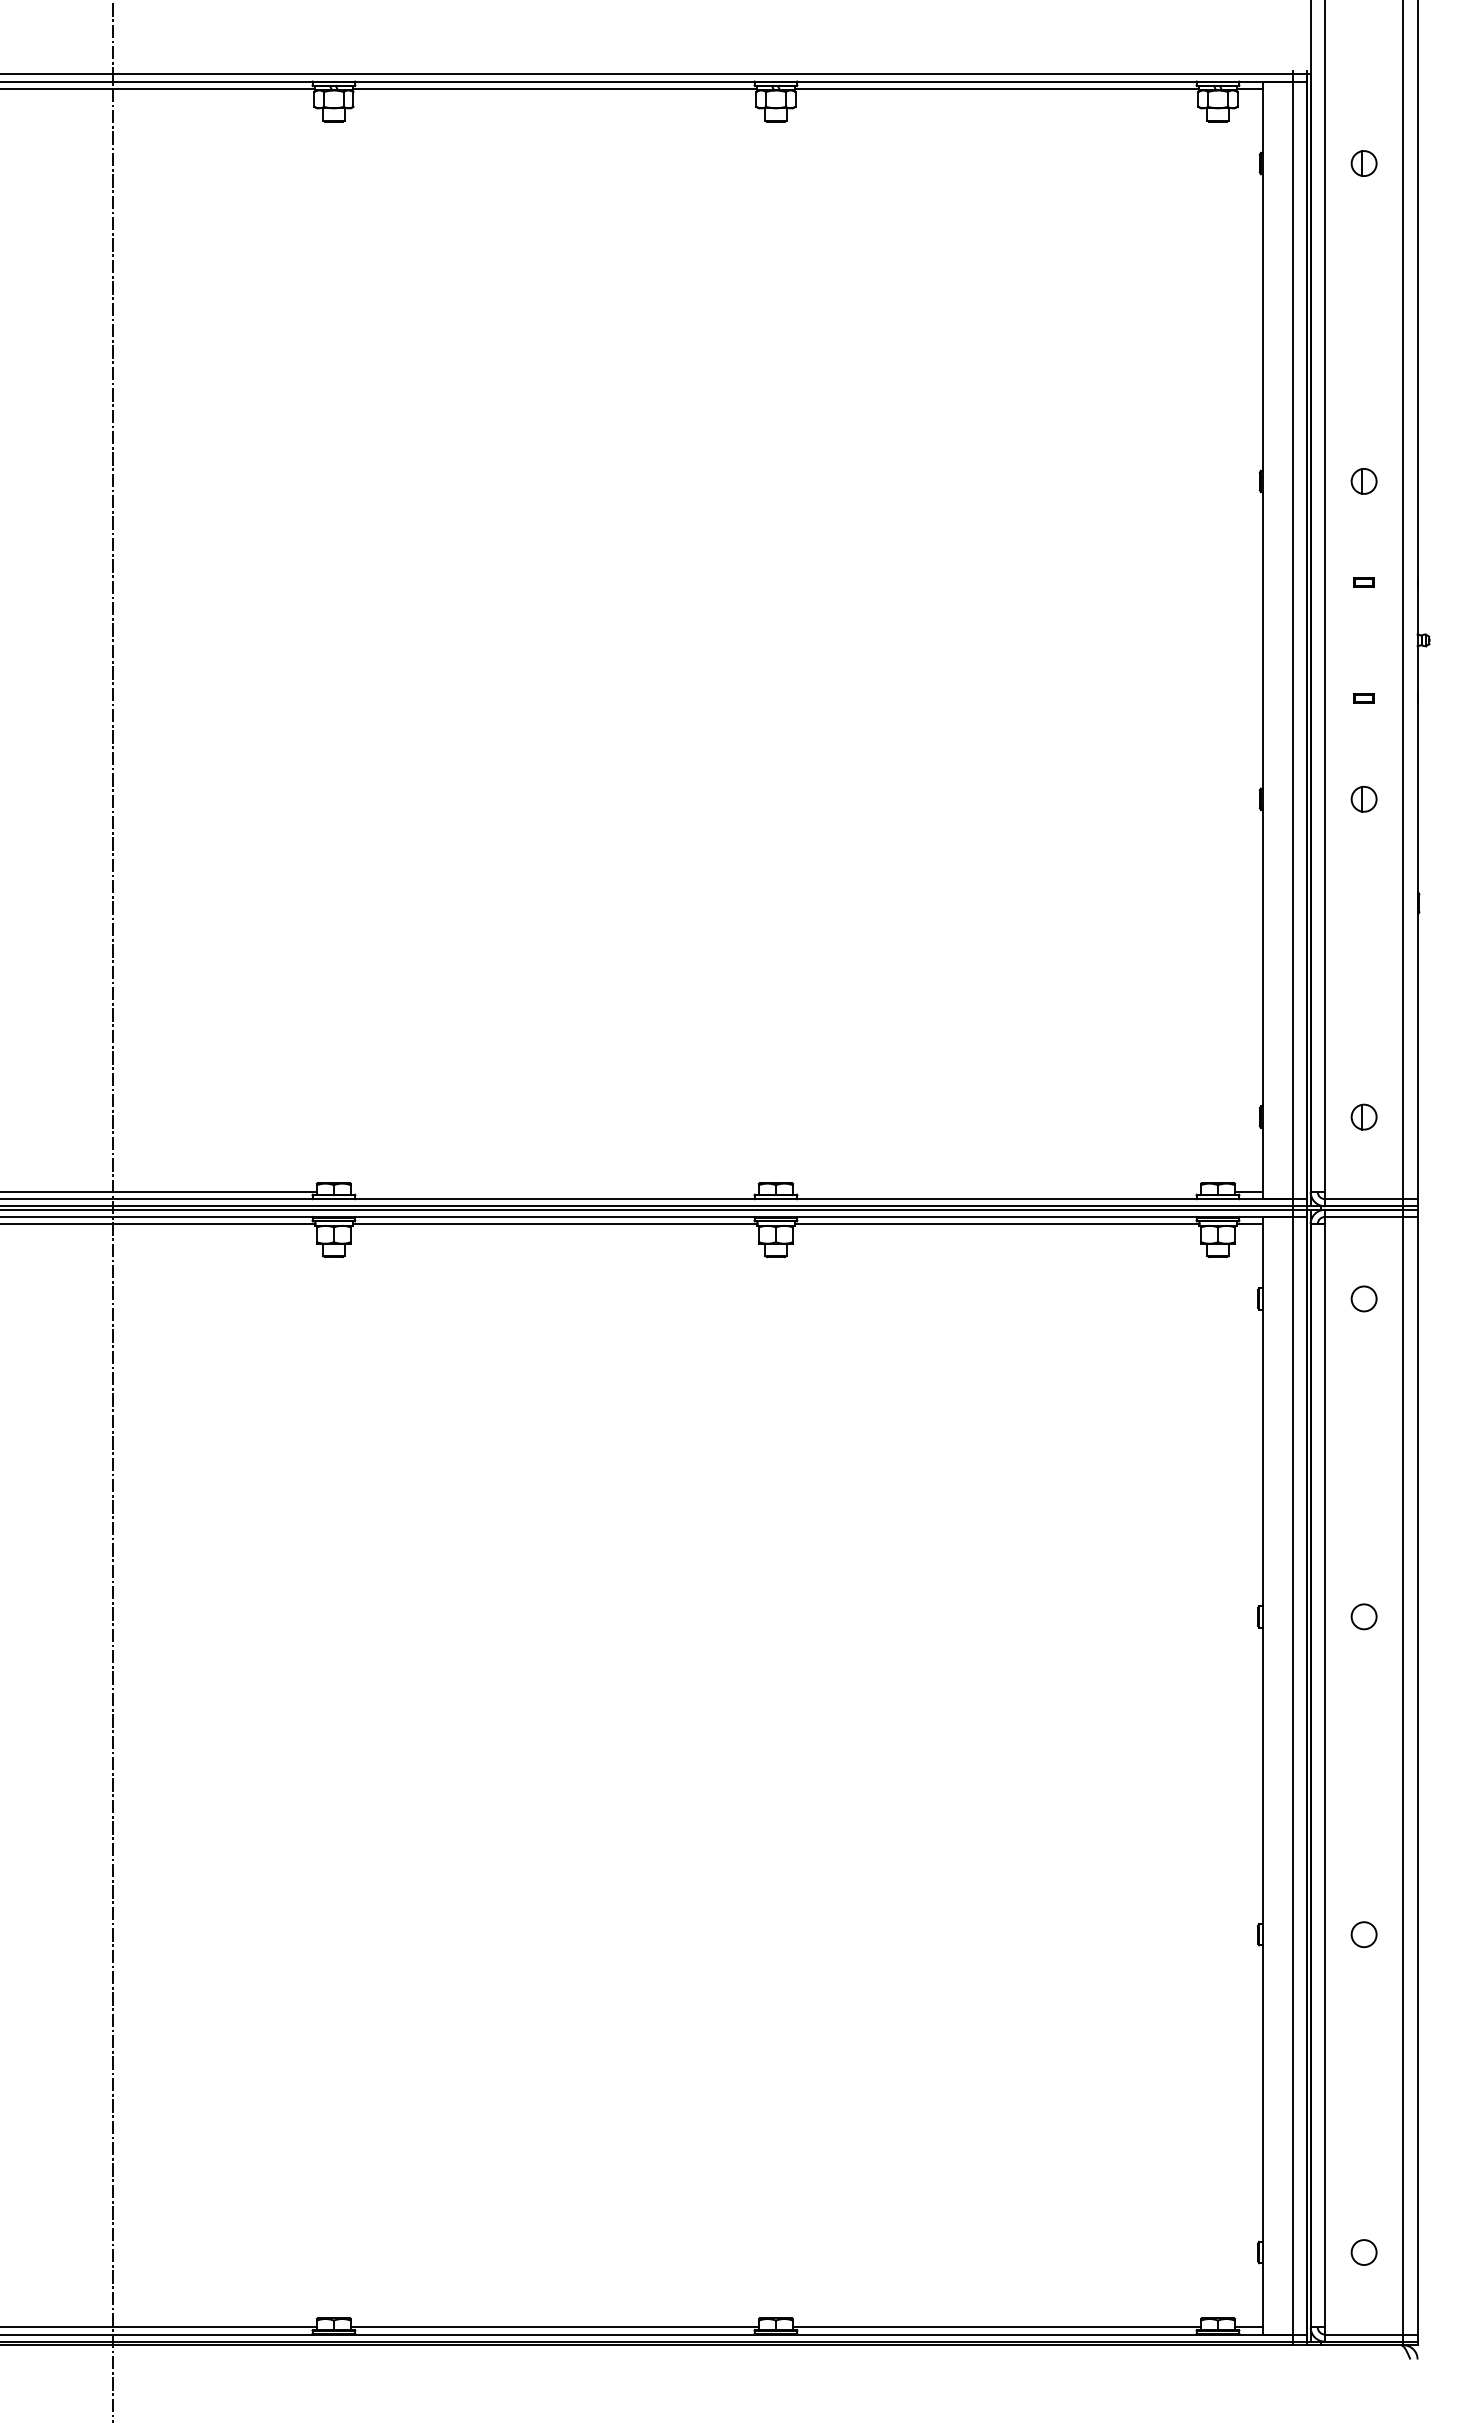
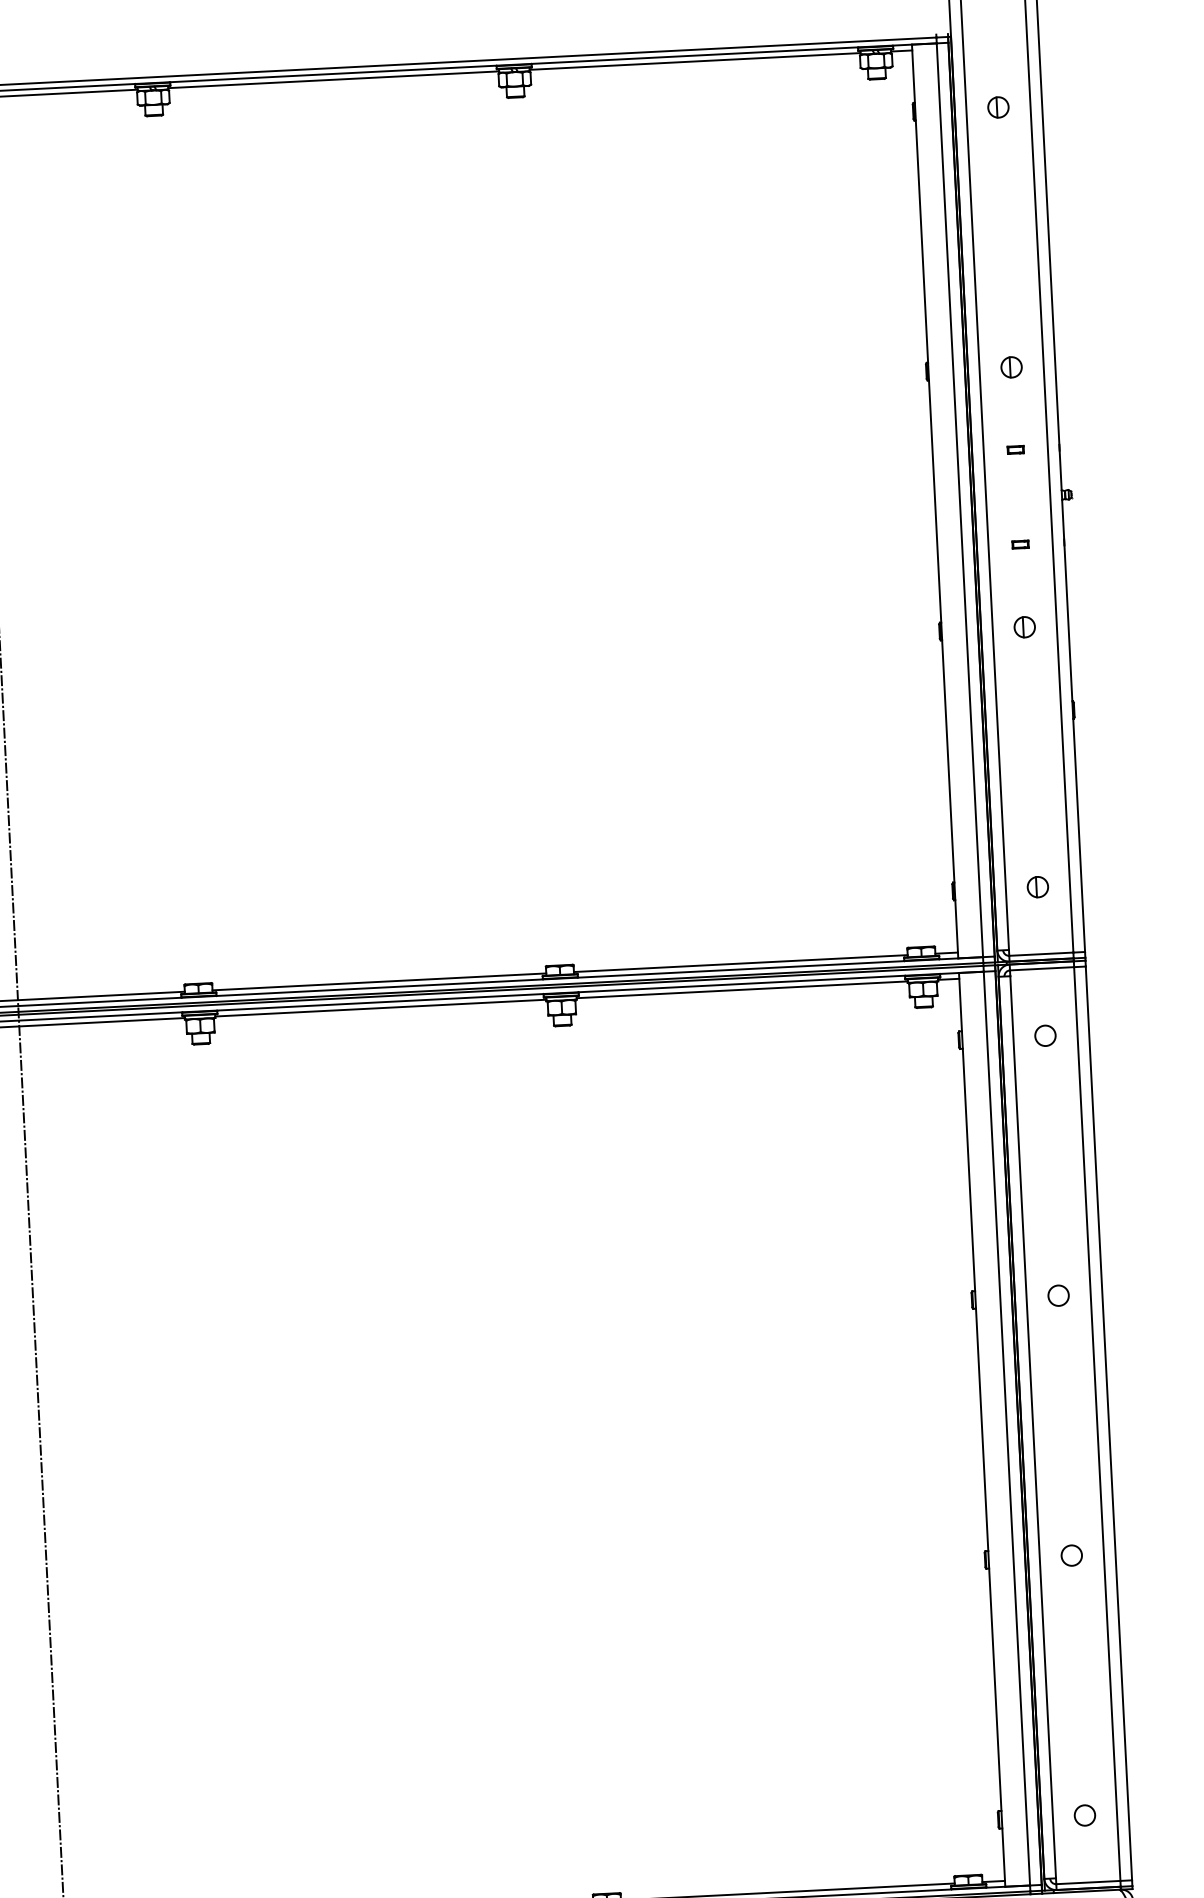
line: (554, 1192) -> (379, 982), added
line: (996, 1192) -> (740, 963), added

